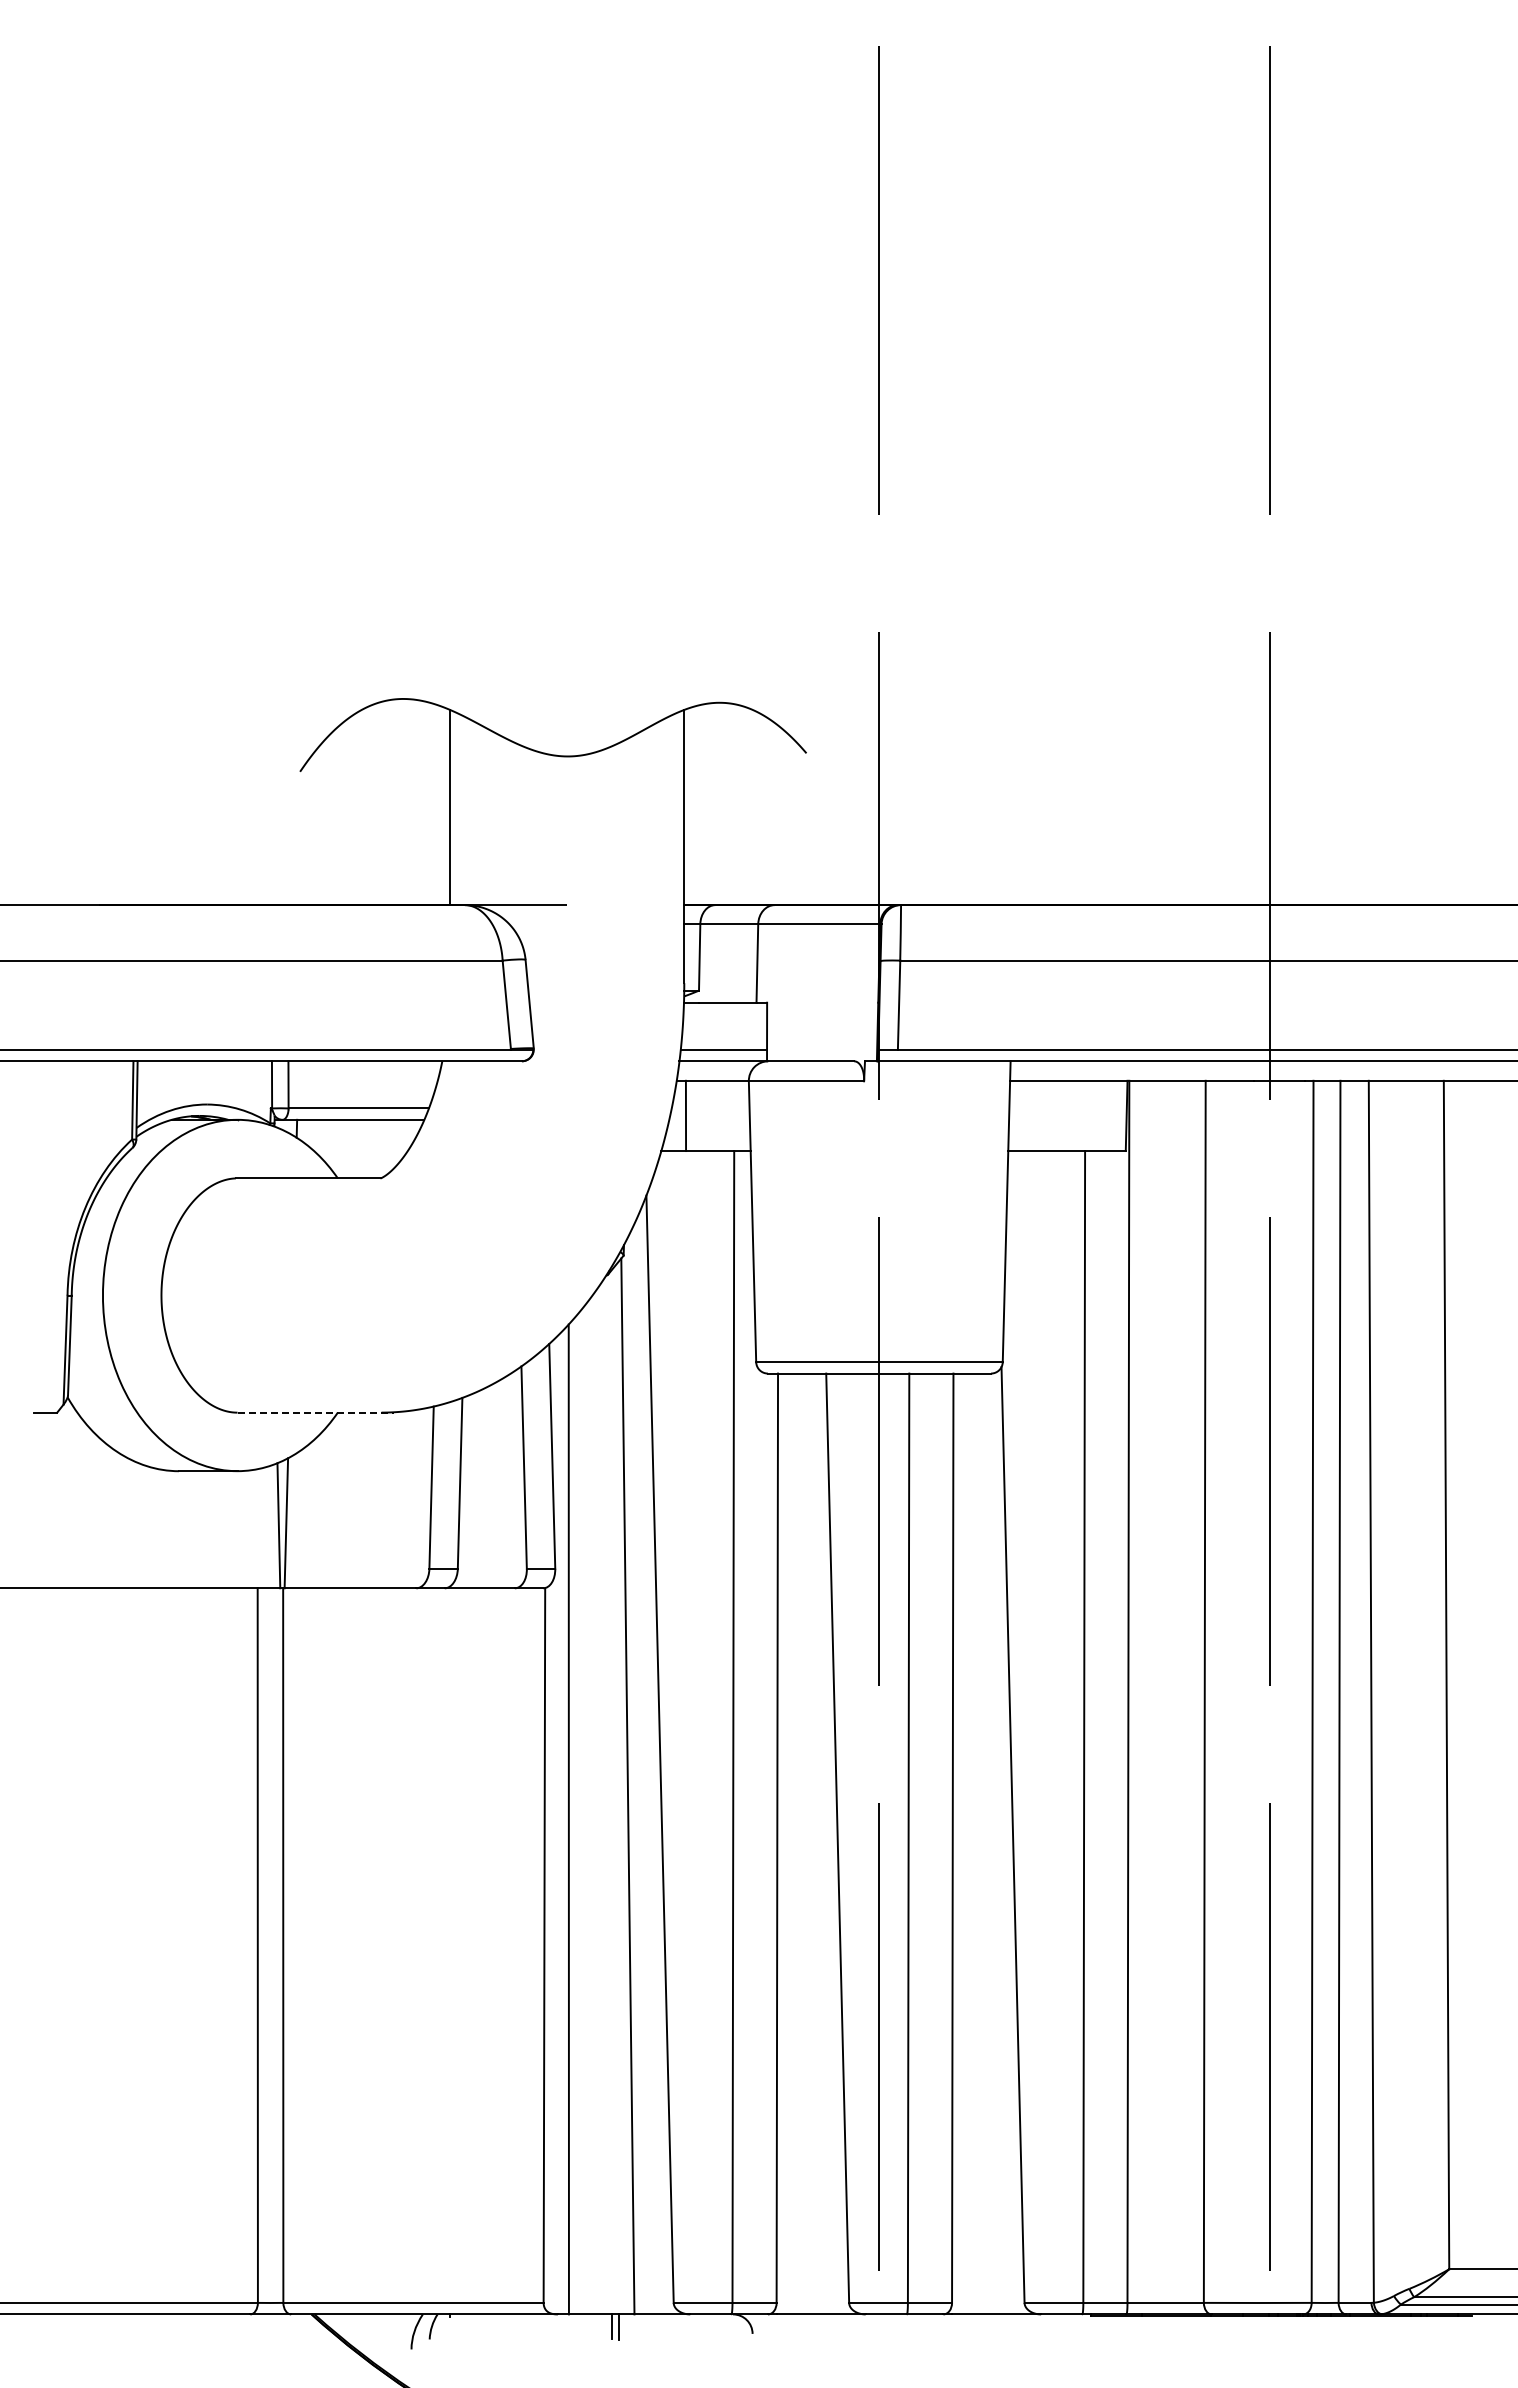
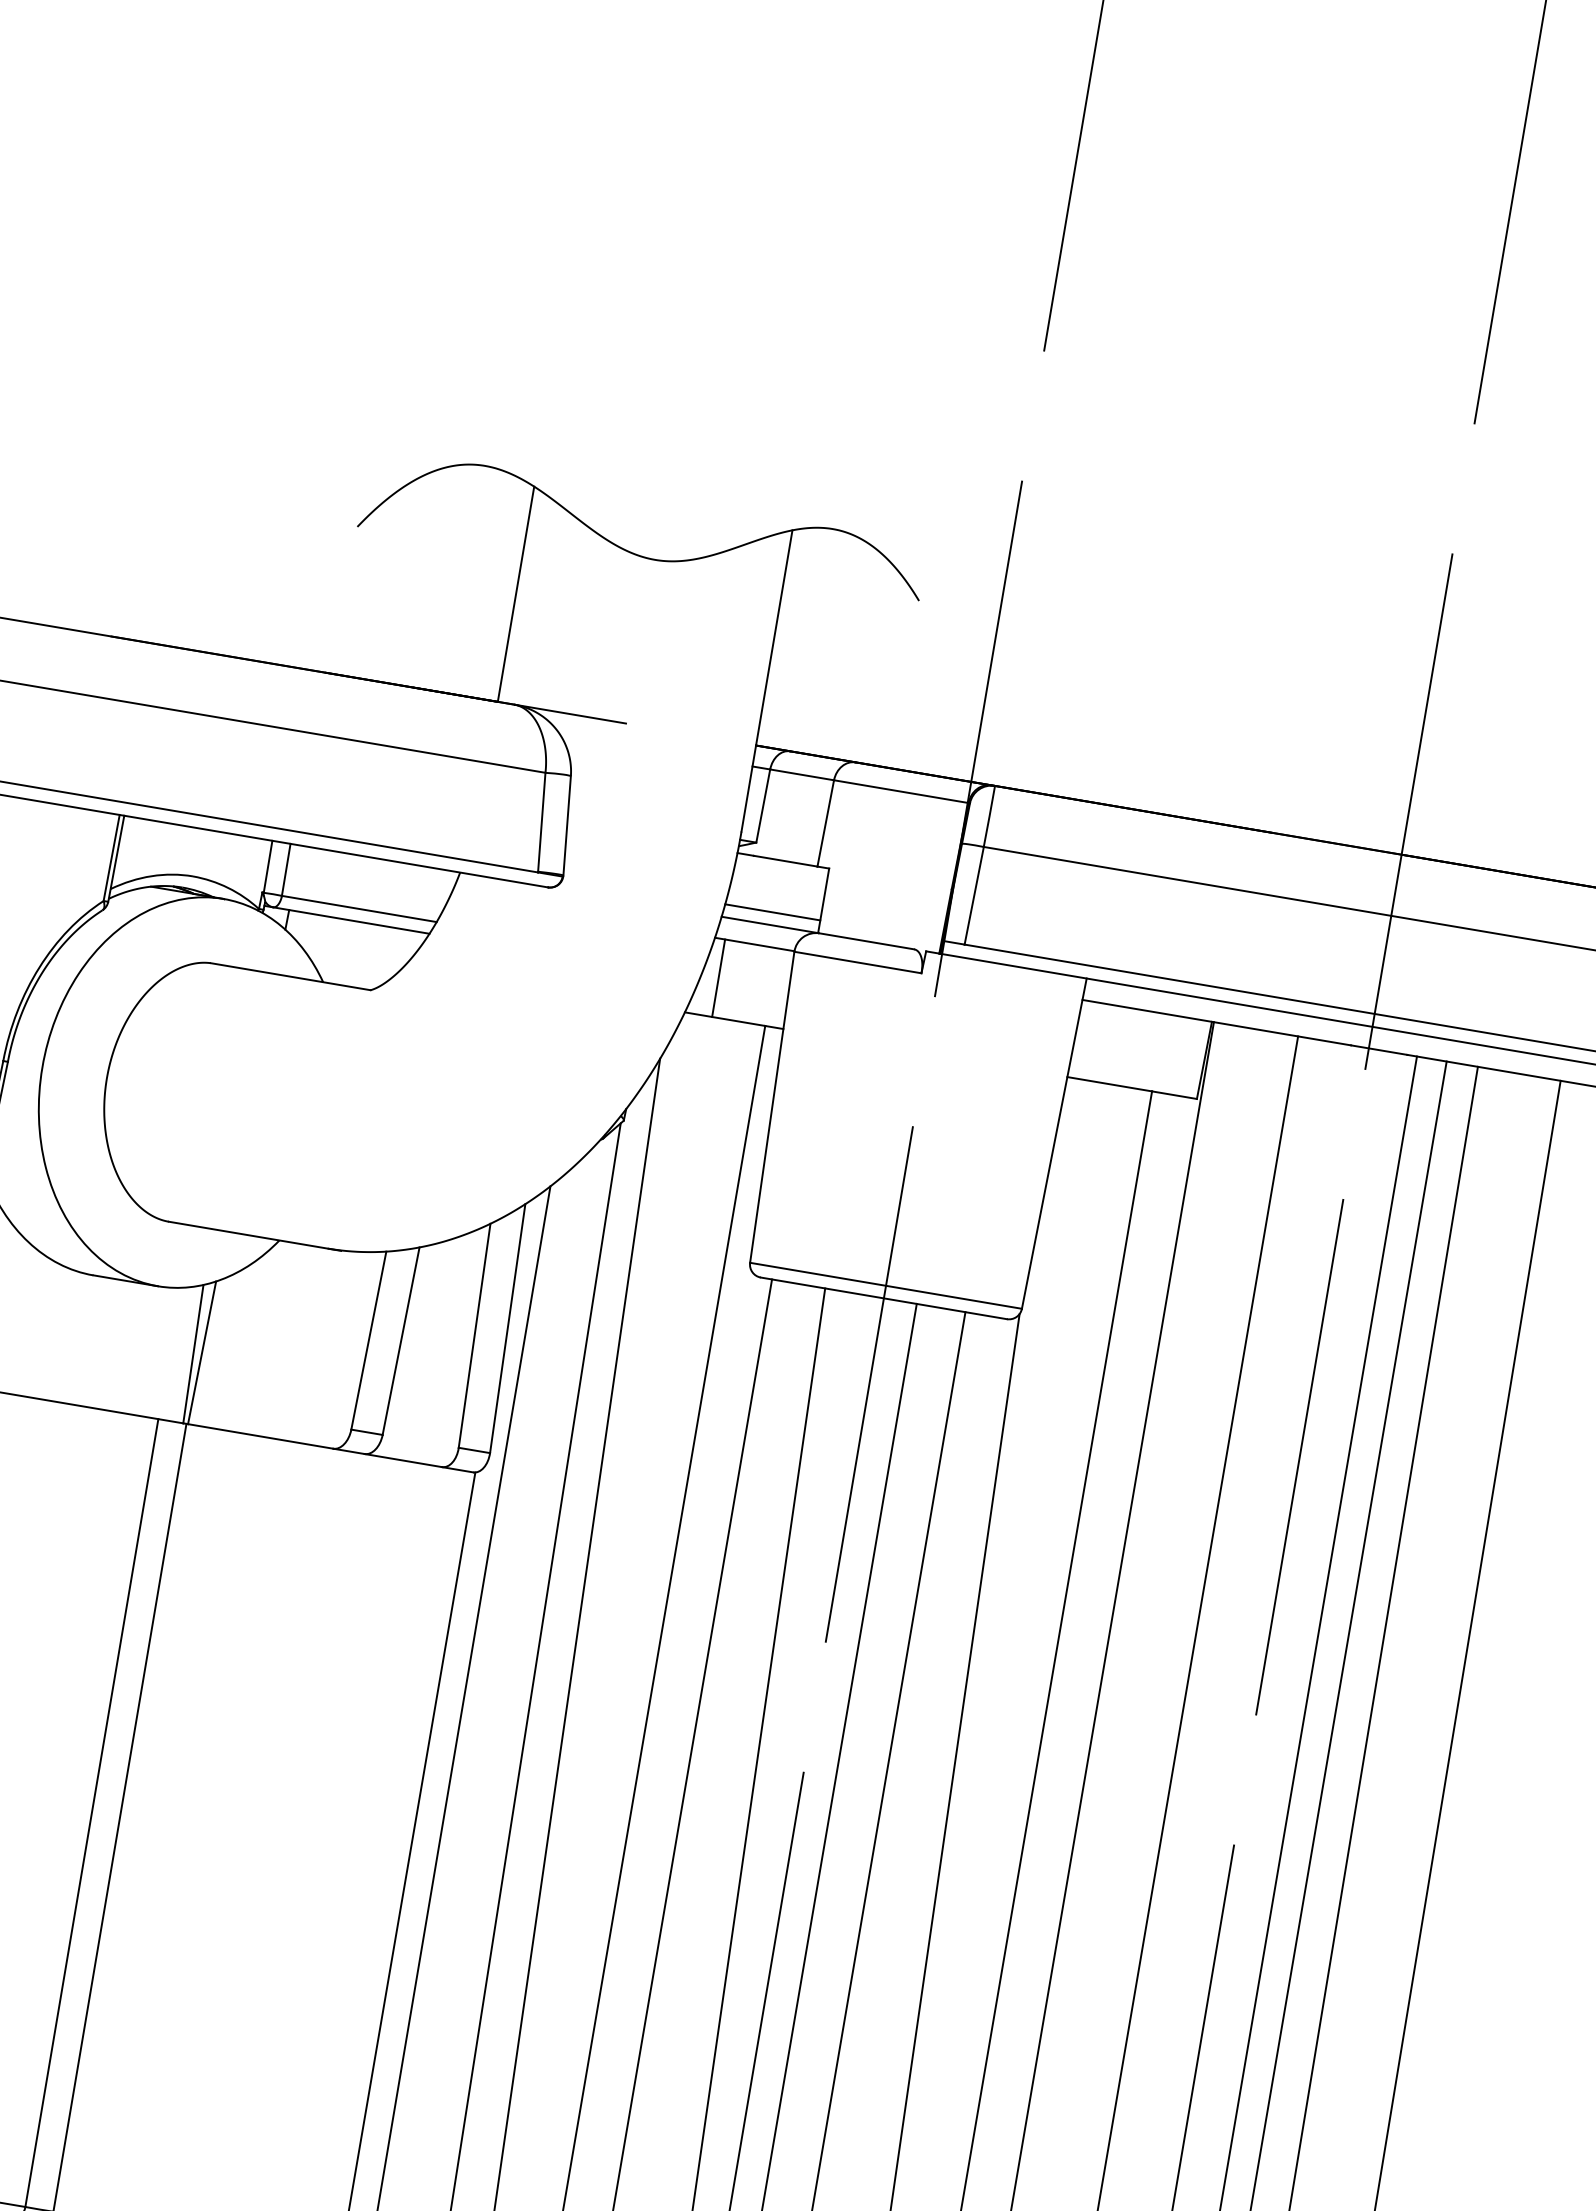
line: (316, 1412) -> (255, 1236), dashed -> solid

